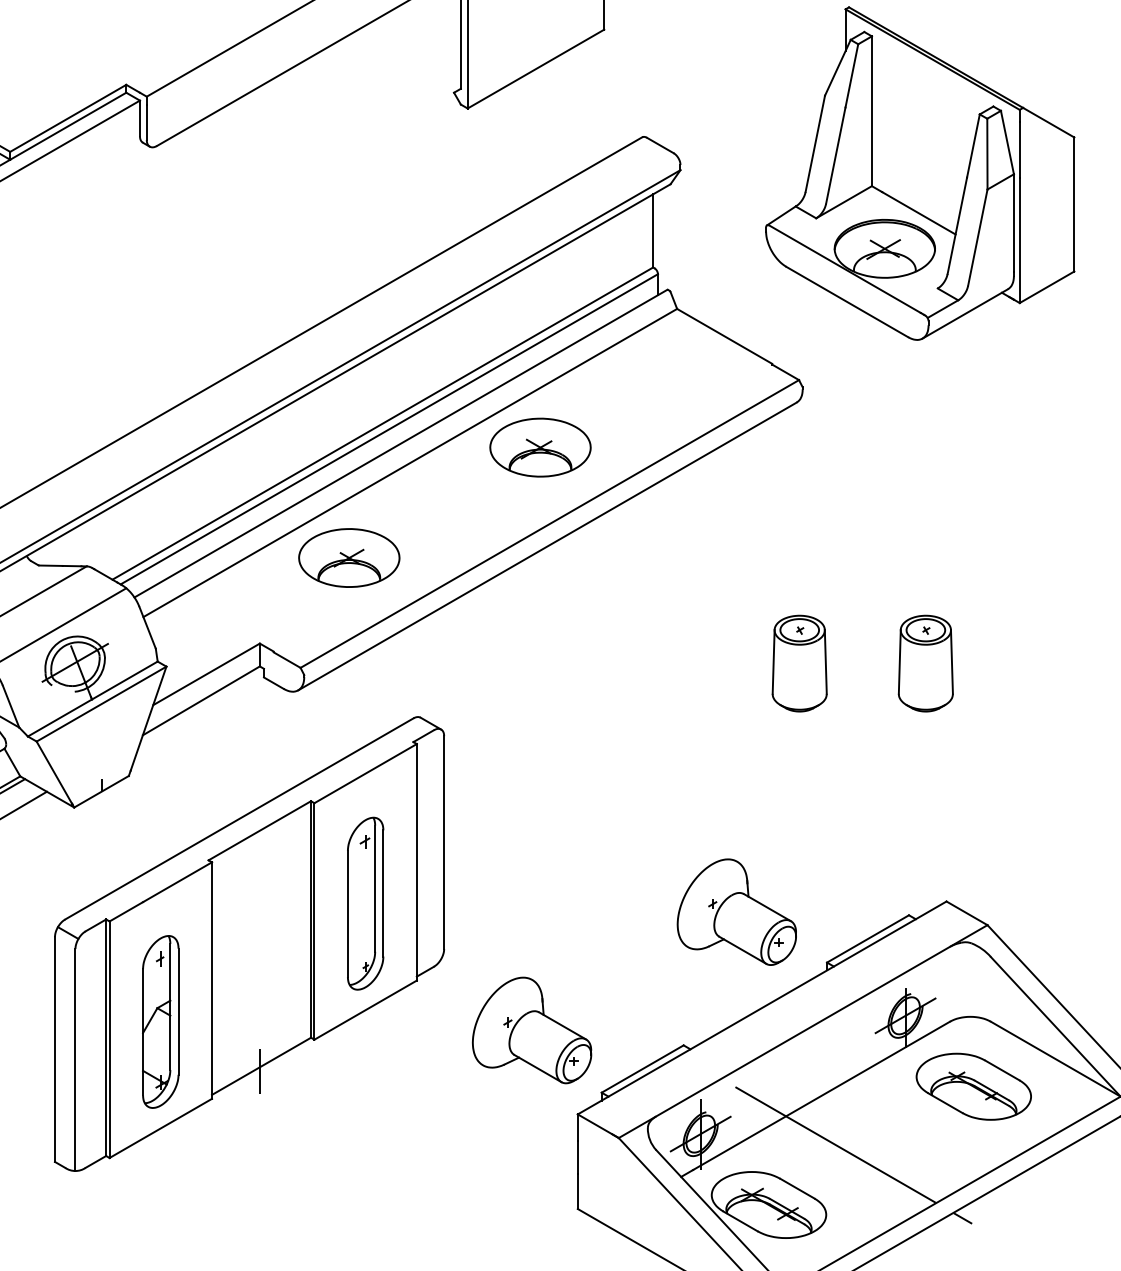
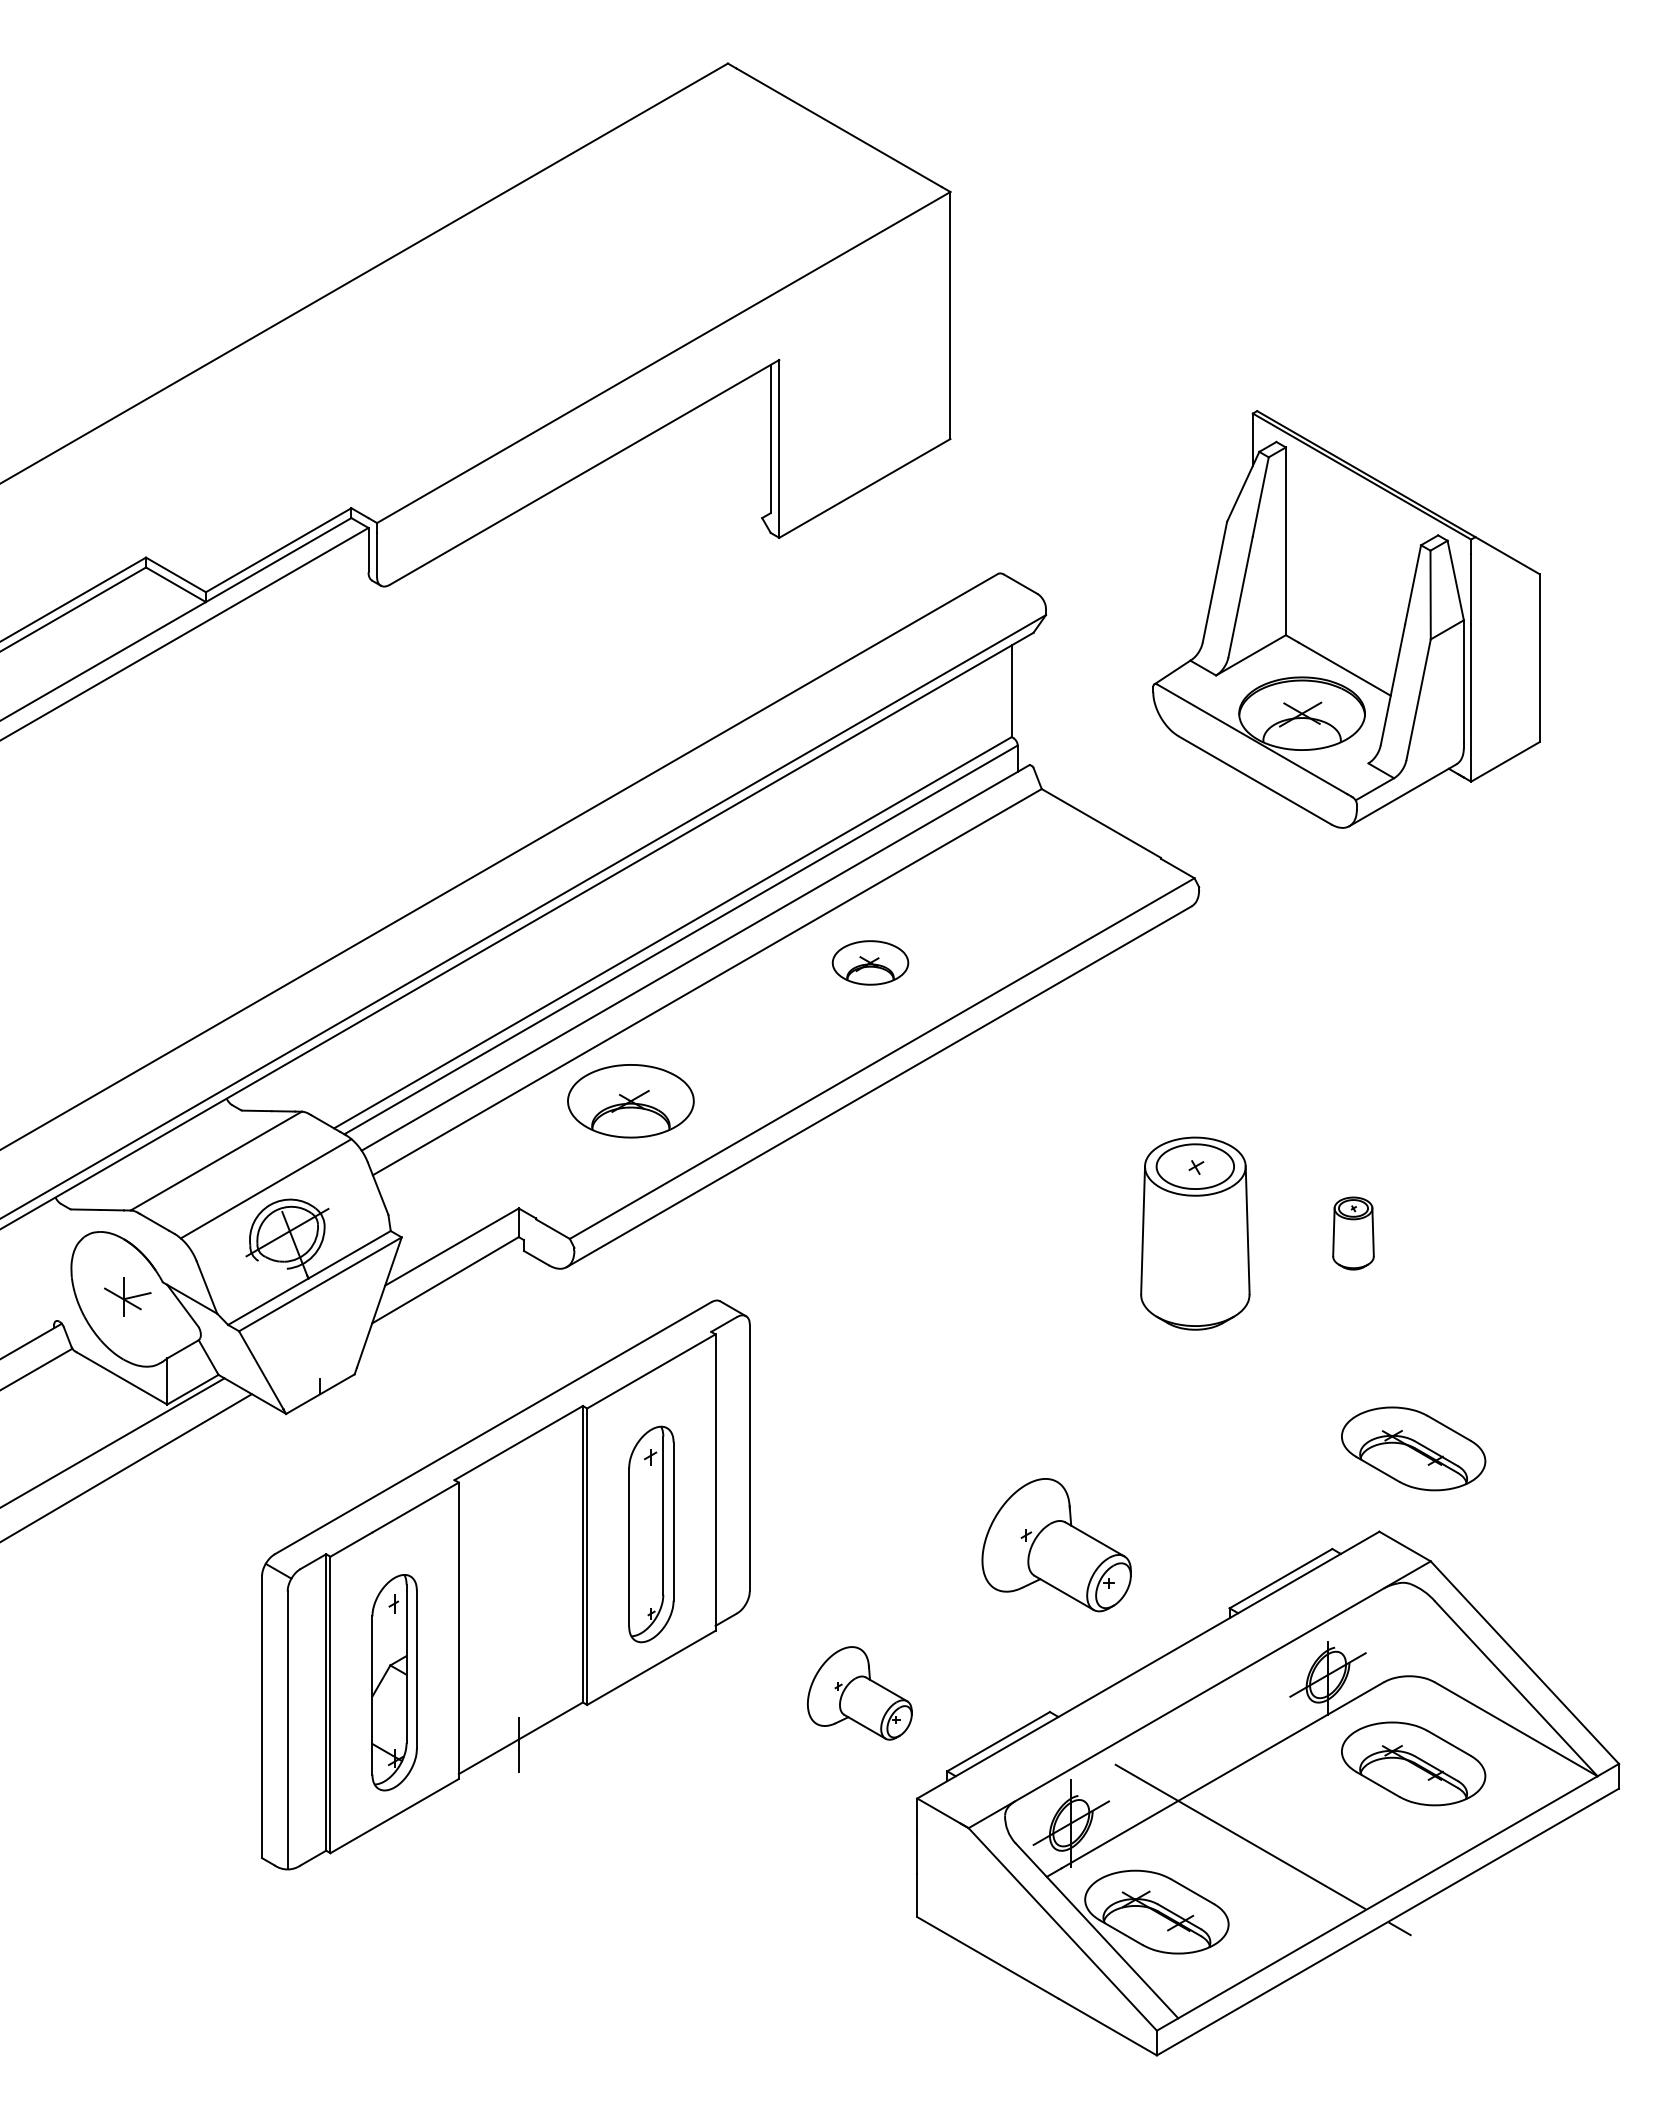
part: (540, 447) -> (870, 962), size x0.6
part: (799, 663) -> (1195, 1233), size x1.6
part: (925, 663) -> (1353, 1233), size x0.6
part: (973, 835) -> (1413, 1448), added
part: (736, 912) -> (1056, 1545), moved
part: (531, 1030) -> (859, 1693), size x0.7

